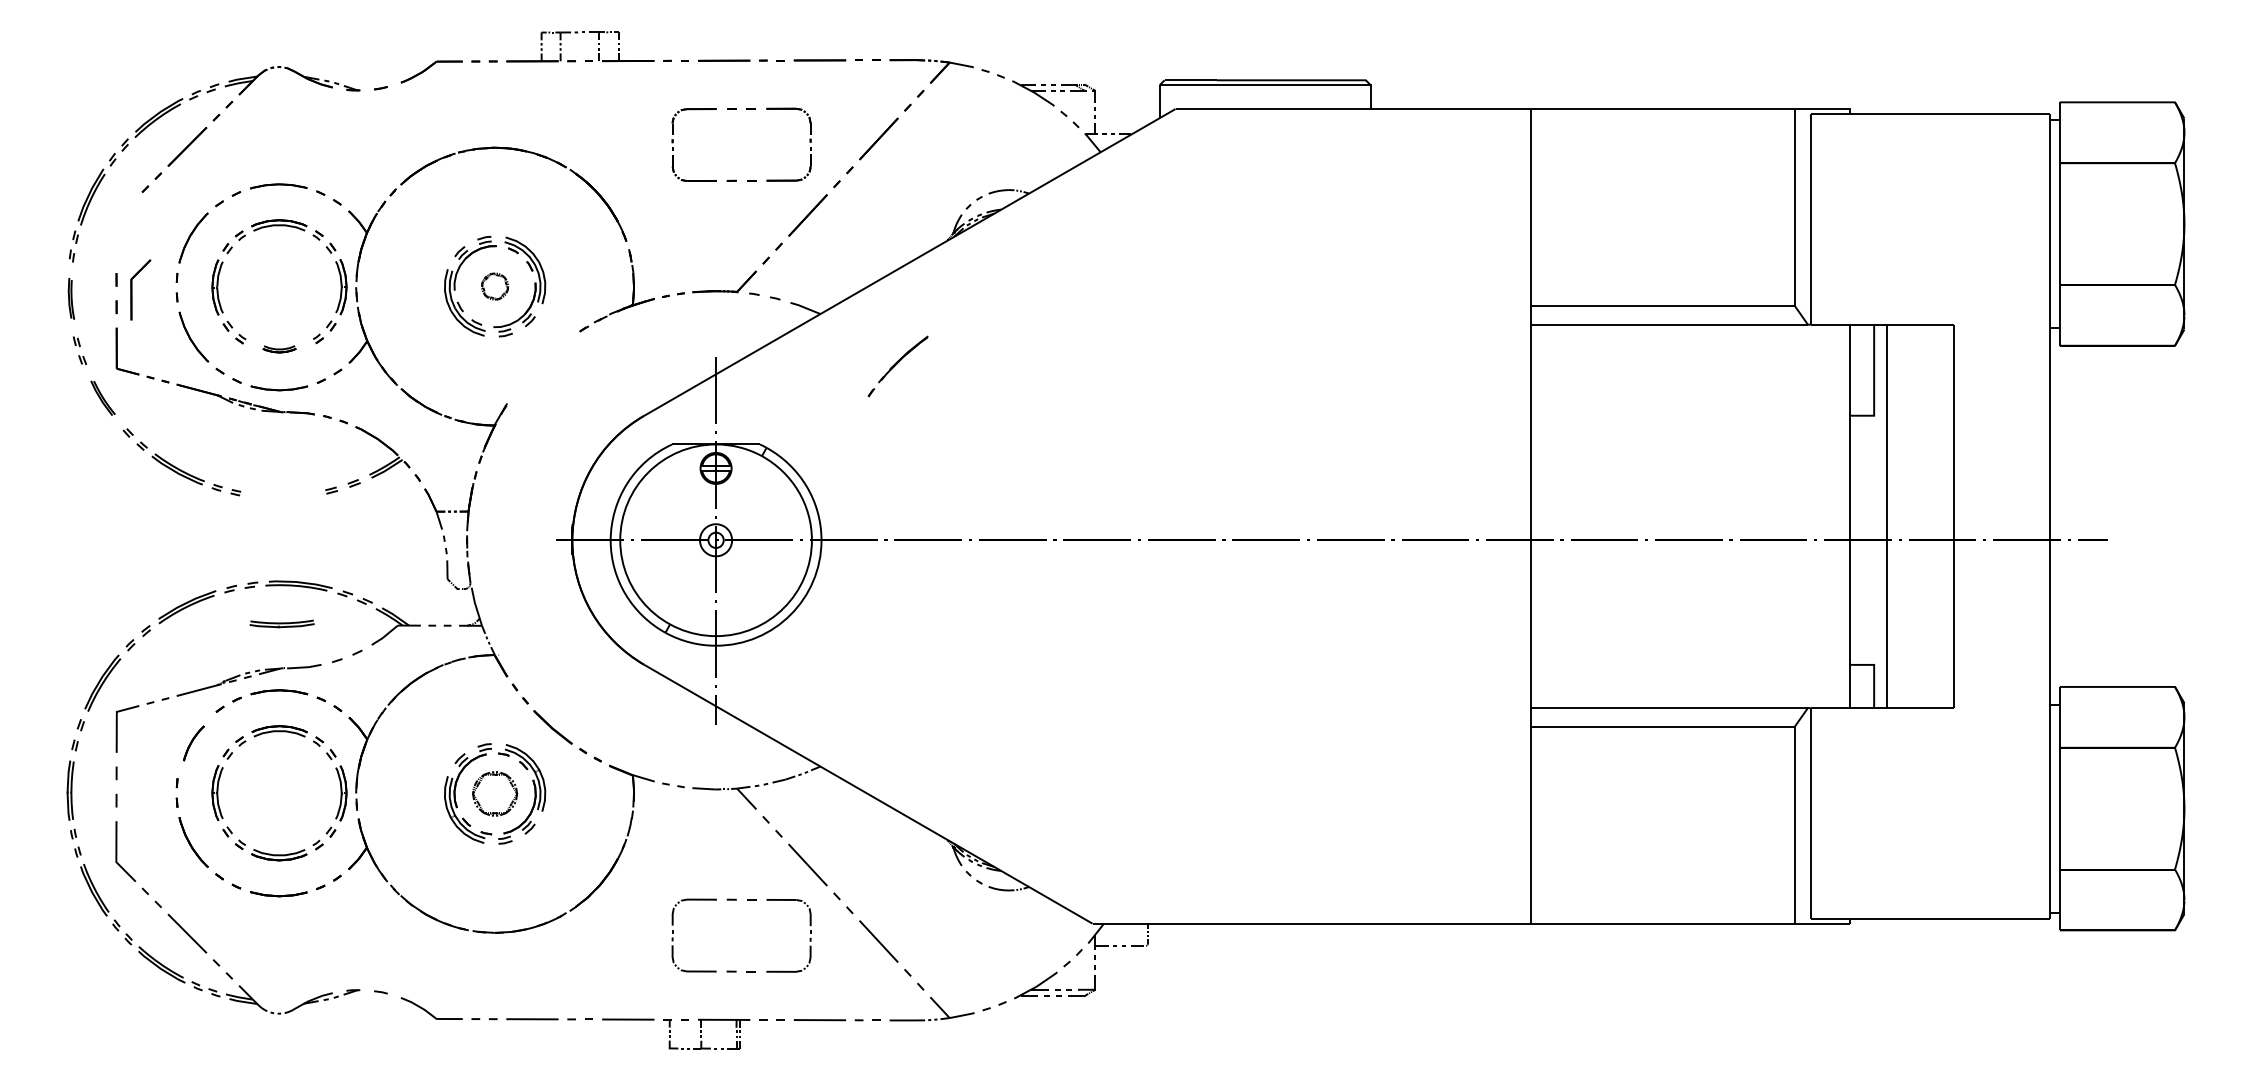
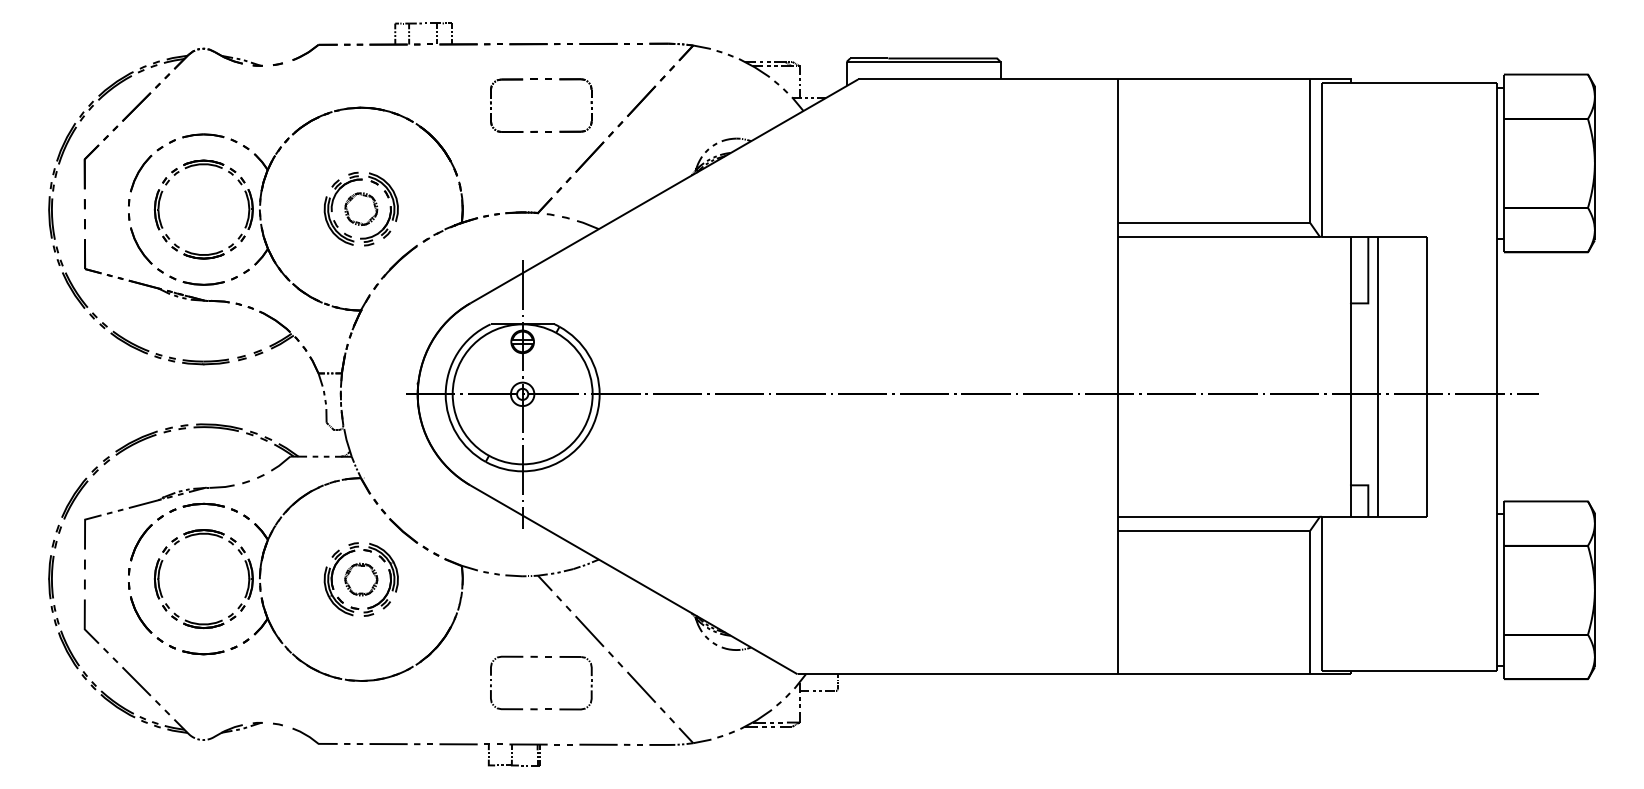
part: (494, 286) -> (360, 209), size x1.67
part: (132, 289) -> (85, 166), moved
part: (71, 298) -> (52, 217), size x1.43
part: (279, 349) -> (203, 255), size x1.67
part: (897, 366) -> (395, 267), moved
part: (102, 398) -> (74, 290), size x1.43
part: (281, 623) -> (205, 361), moved
part: (193, 743) -> (141, 542), size x1.43

